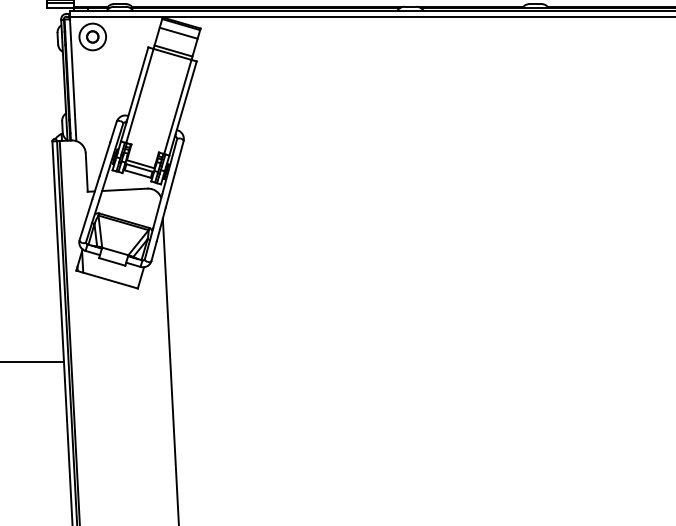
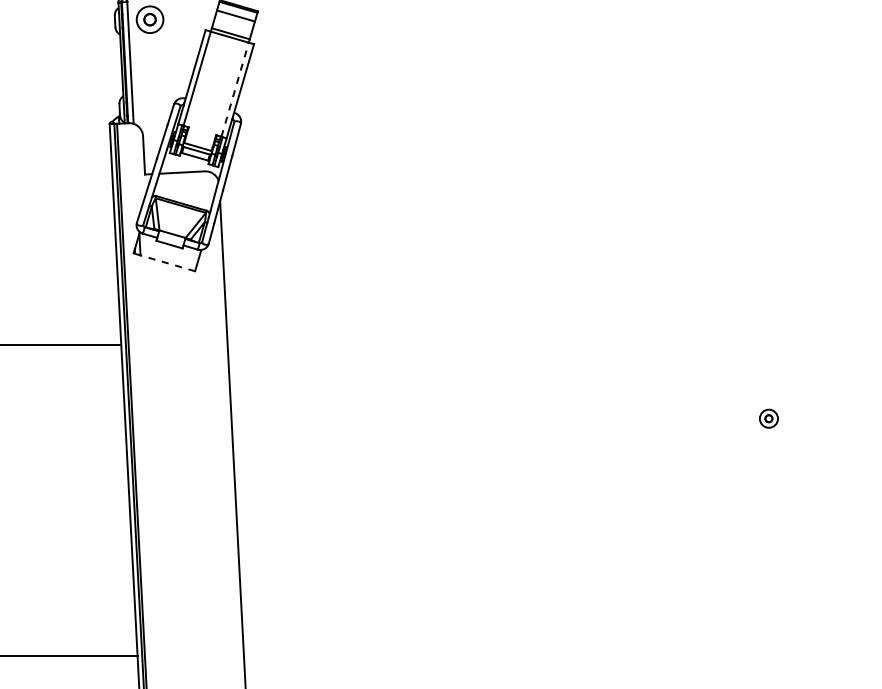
line: (178, 106) -> (235, 89), solid -> dashed
line: (106, 279) -> (163, 262), solid -> dashed

